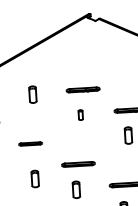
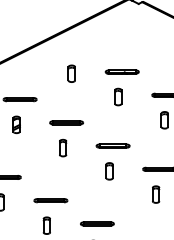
part: (80, 114) -> (118, 96), size x1.67
part: (30, 143) -> (66, 122), size x1.43
part: (35, 178) -> (63, 147), moved

